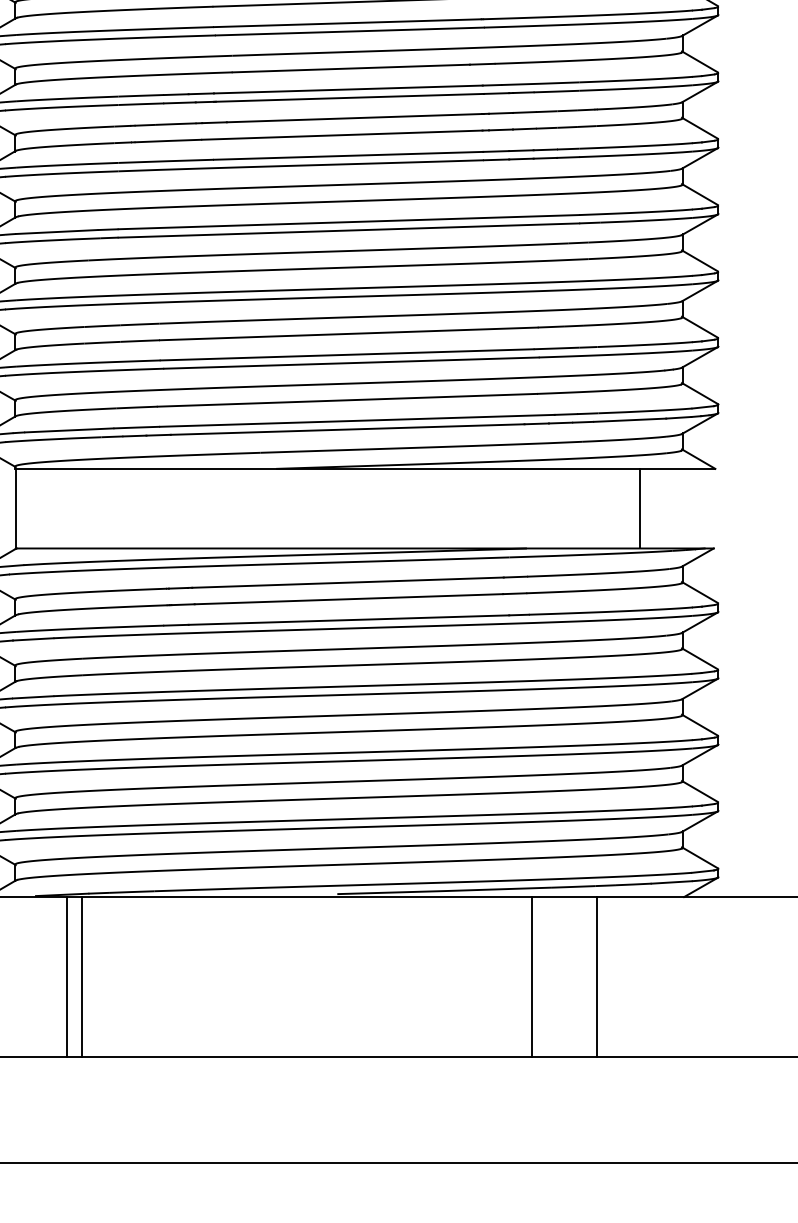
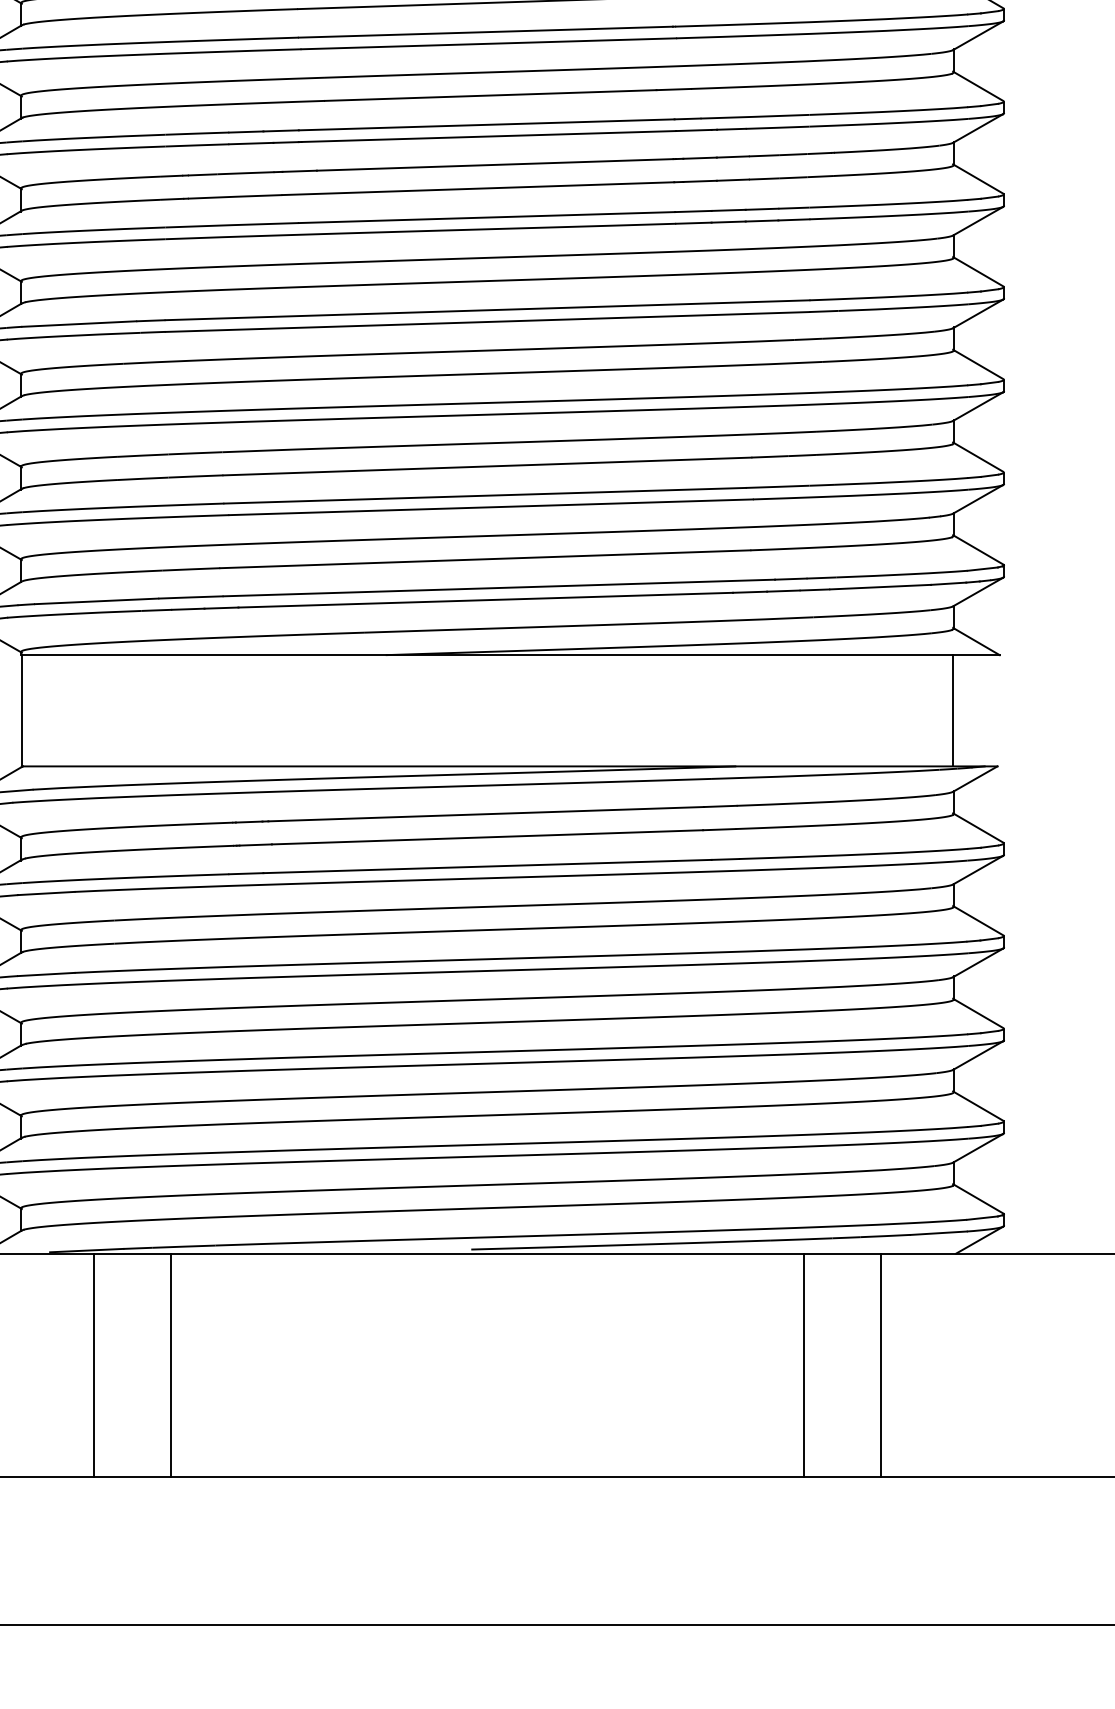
line: (640, 508) -> (952, 710), moved
line: (81, 976) -> (170, 1364), moved
line: (532, 976) -> (804, 1364), moved
line: (597, 976) -> (881, 1364), moved

